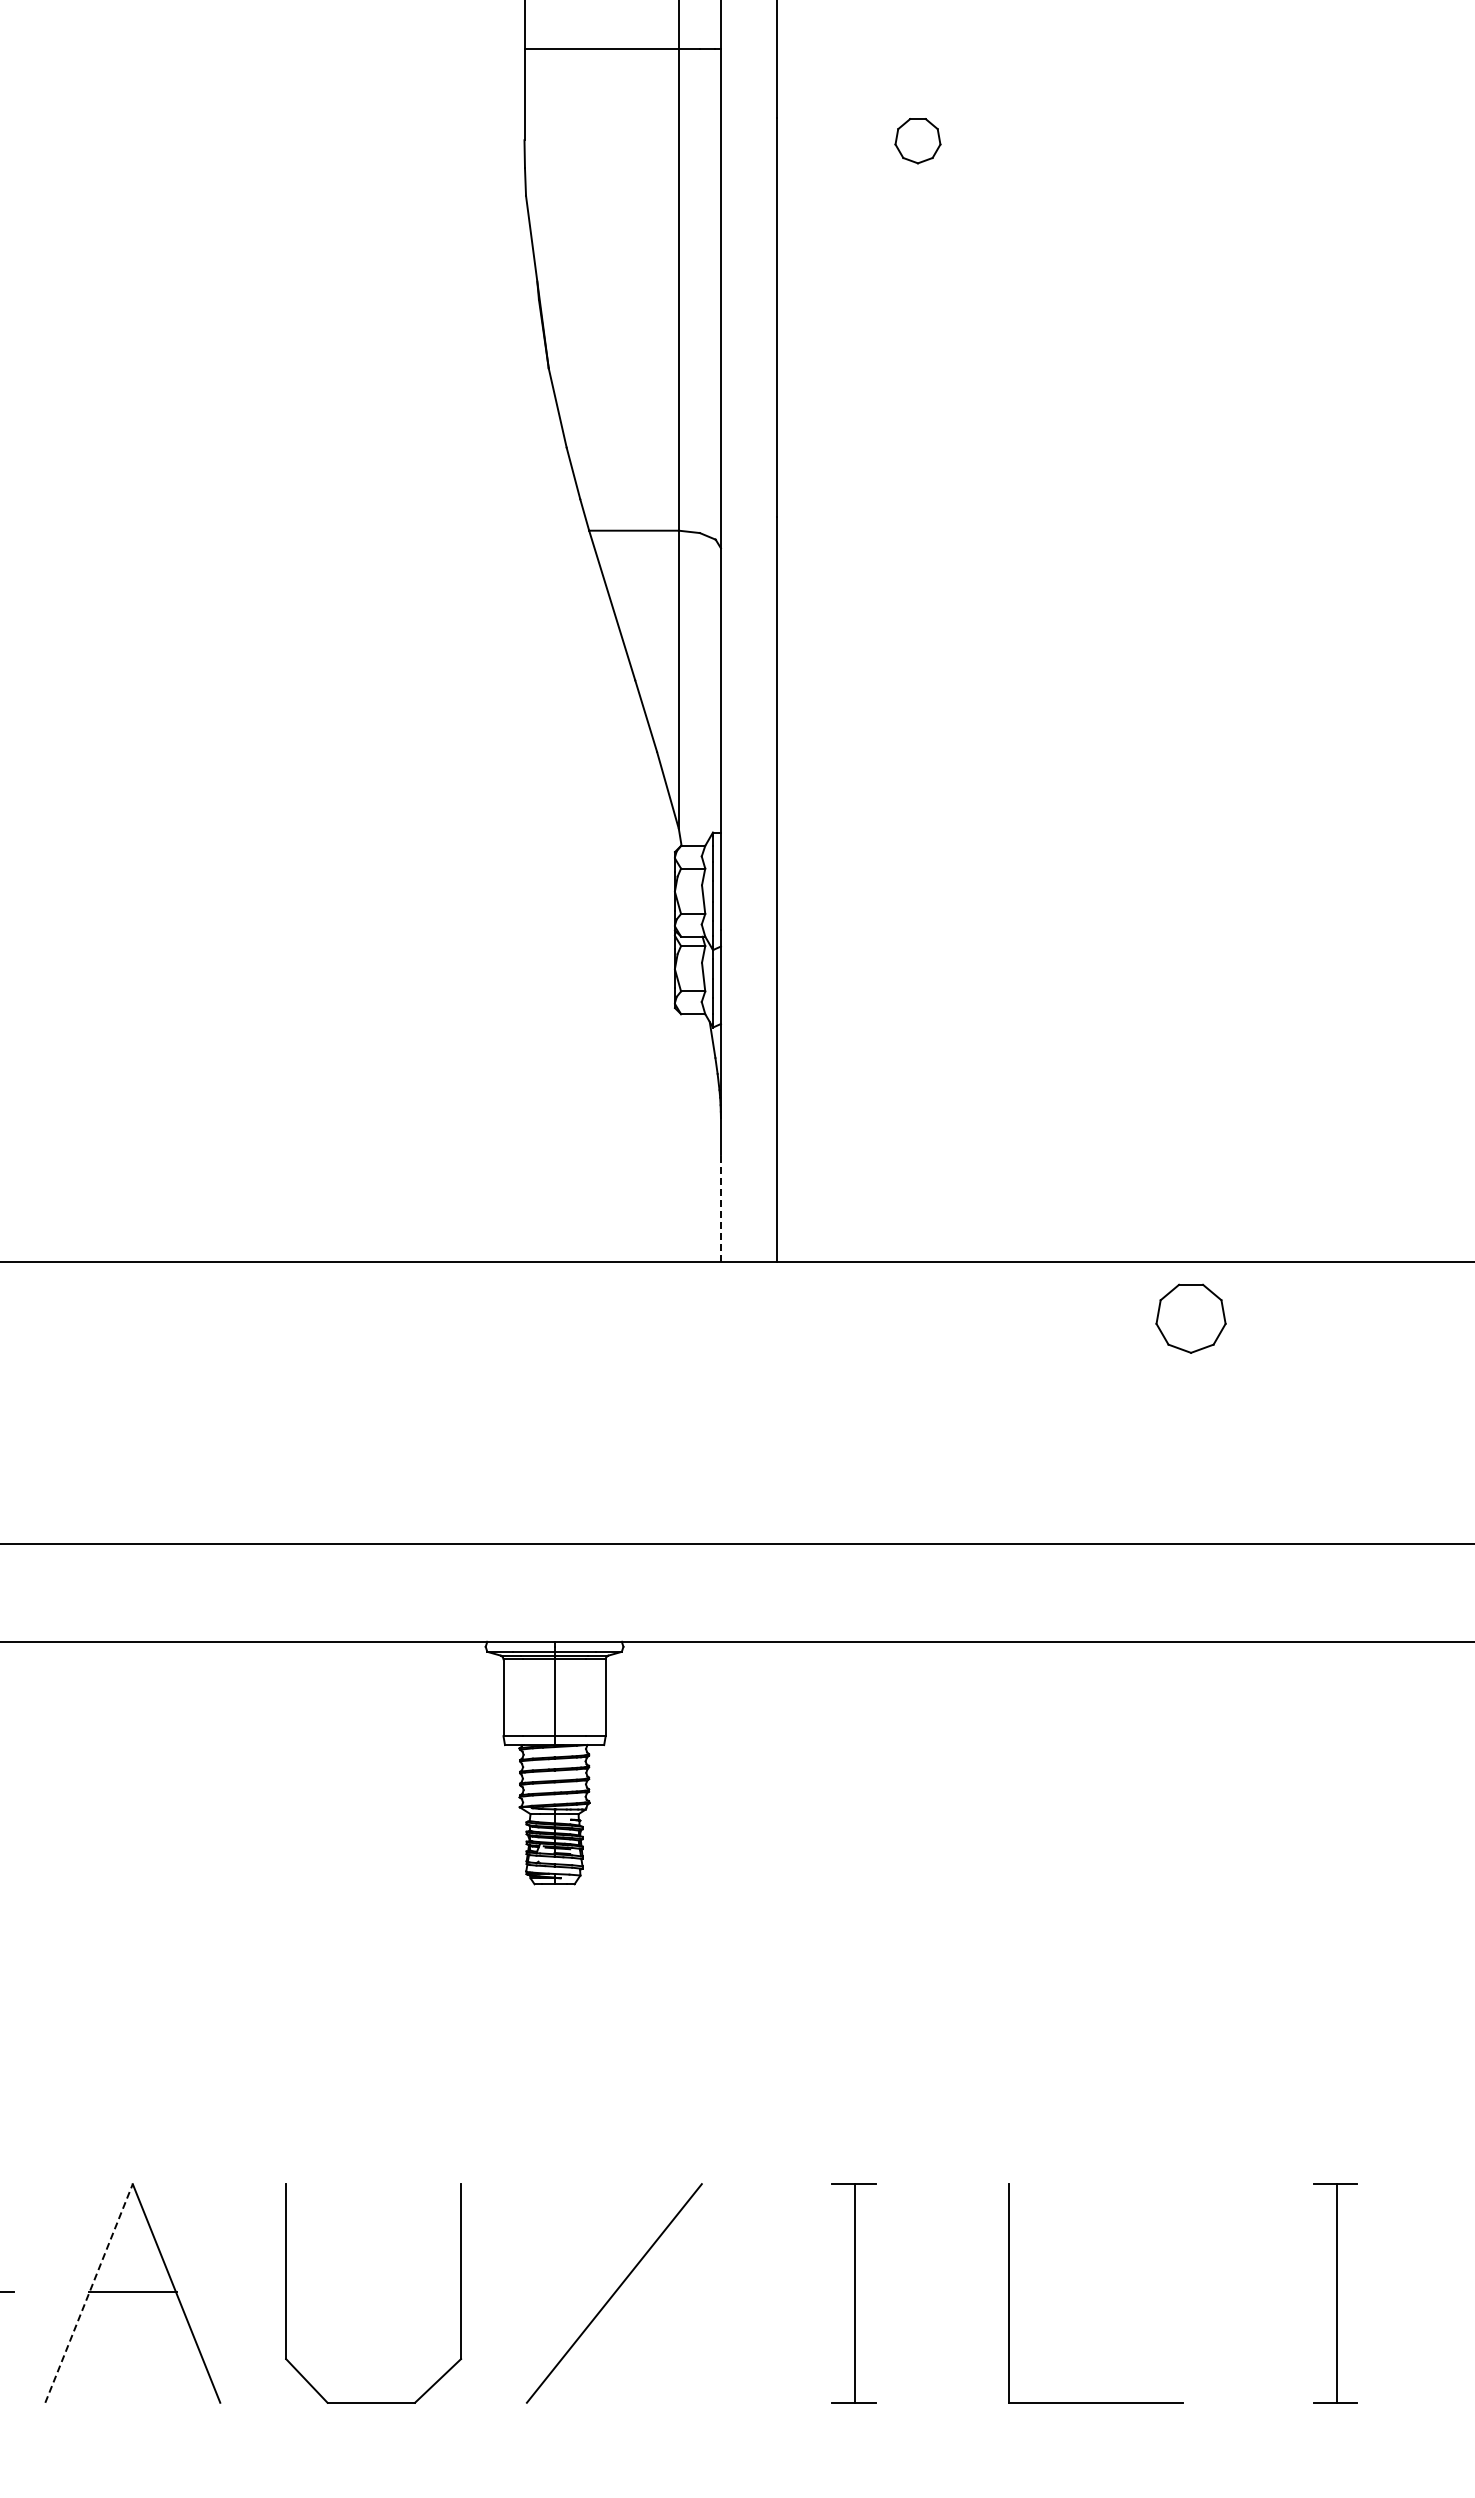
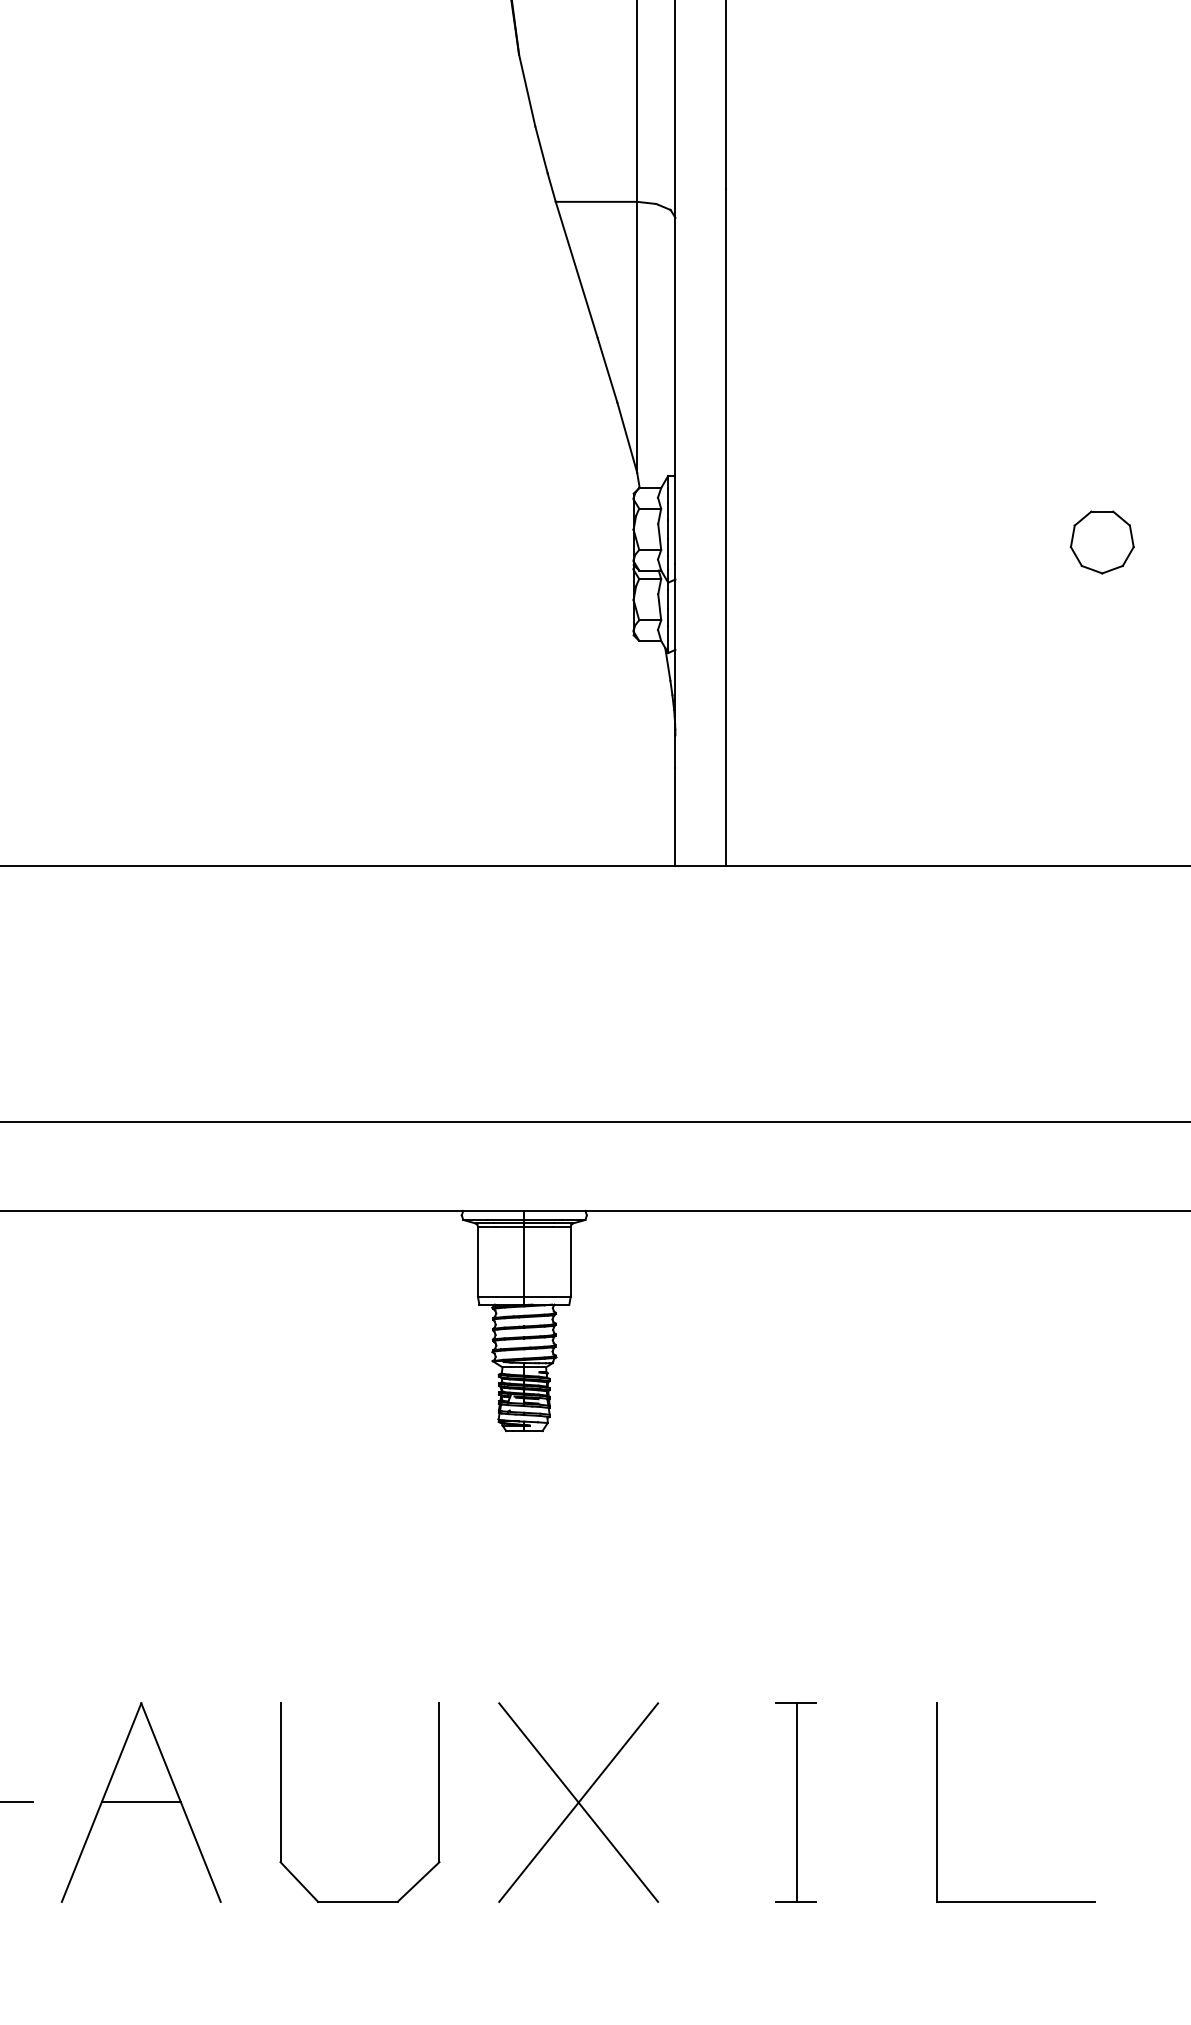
line: (720, 1208) -> (675, 817), dashed -> solid
part: (1190, 1318) -> (1101, 542), moved
line: (89, 2293) -> (102, 1802), dashed -> solid
line: (613, 2293) -> (577, 1802), added

